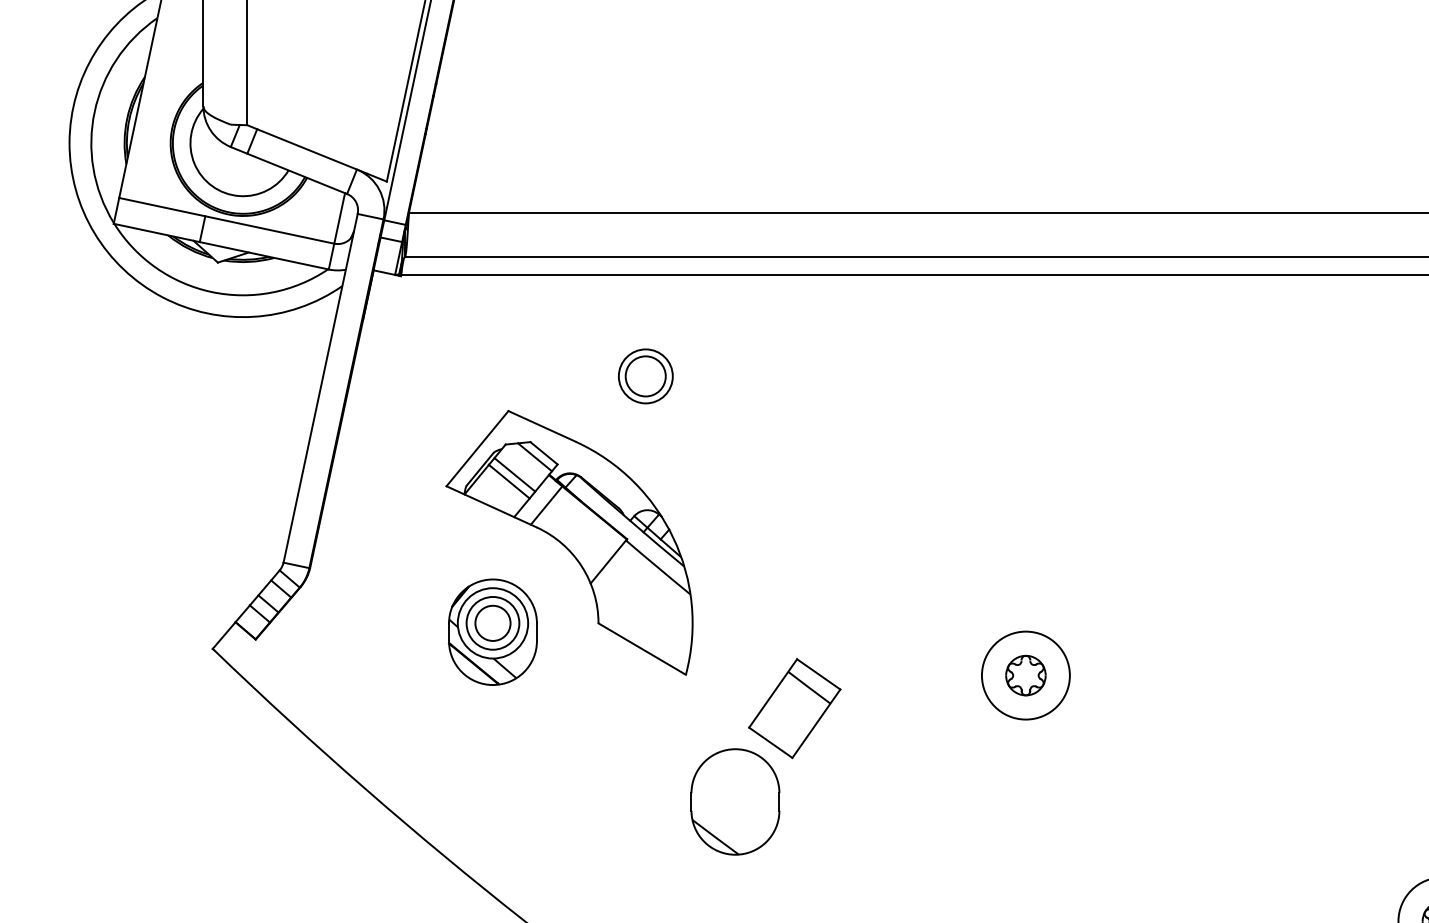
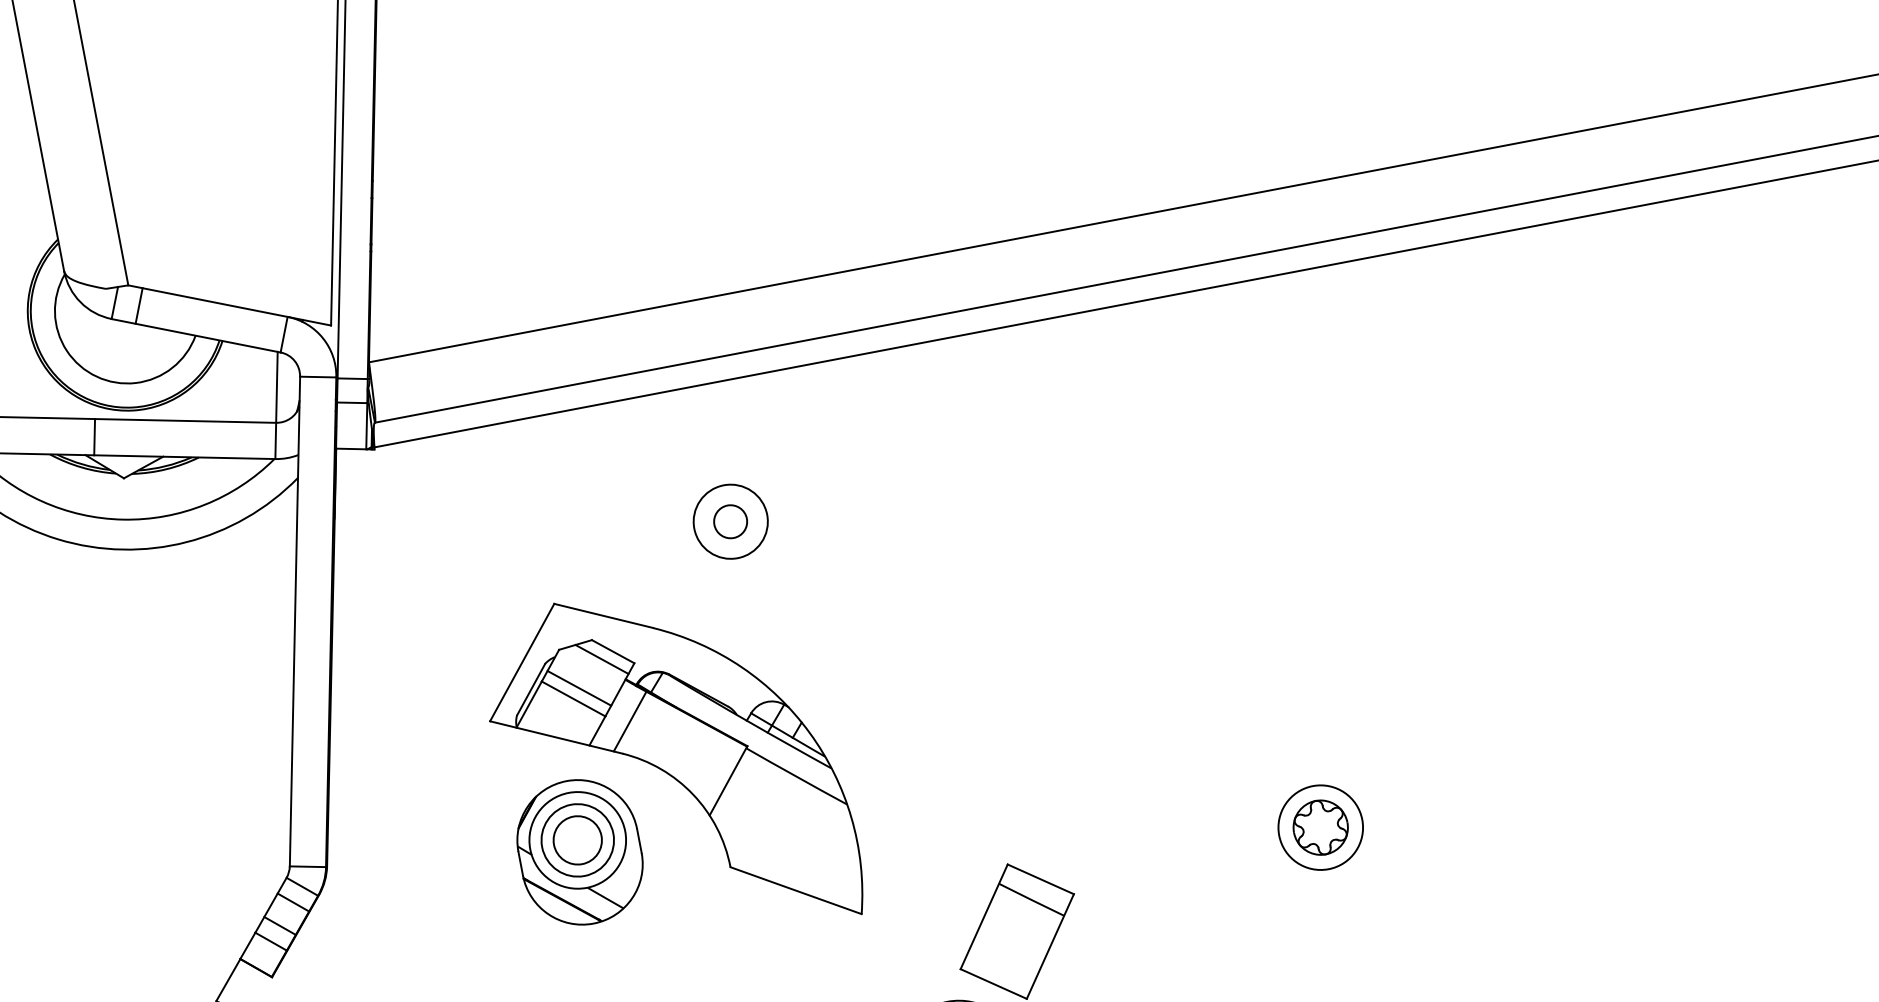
circle: (645, 376) -> (730, 521), size x0.6
part: (492, 631) -> (579, 851), moved
circle: (1025, 675) -> (1320, 827), size x0.7

